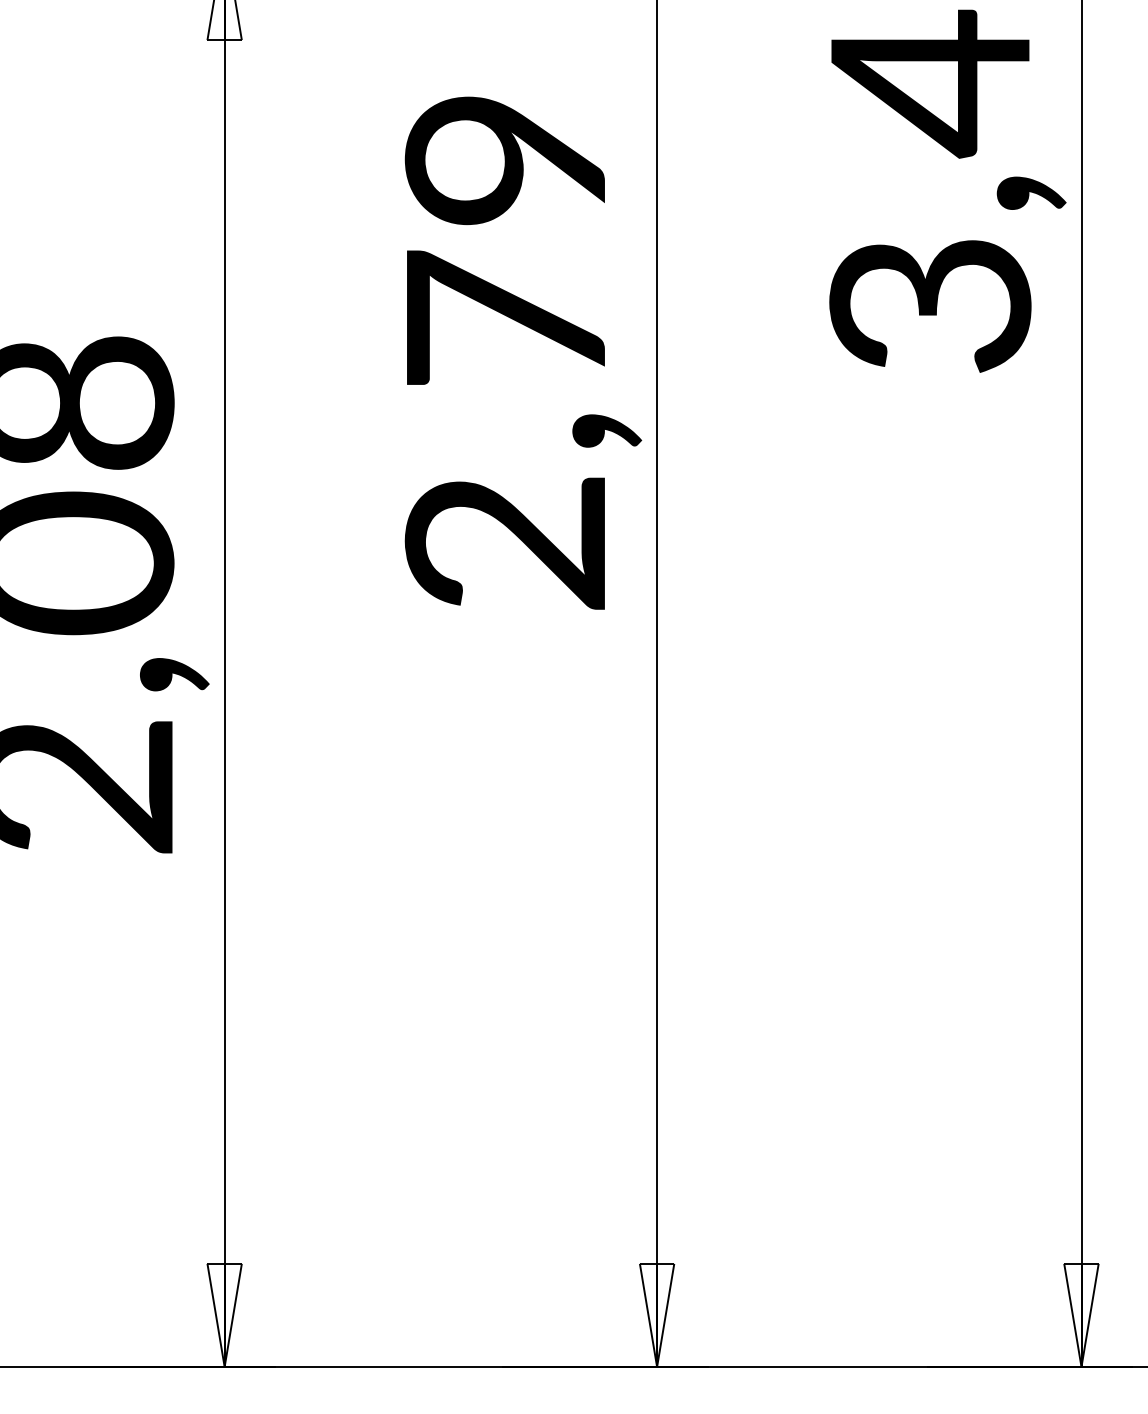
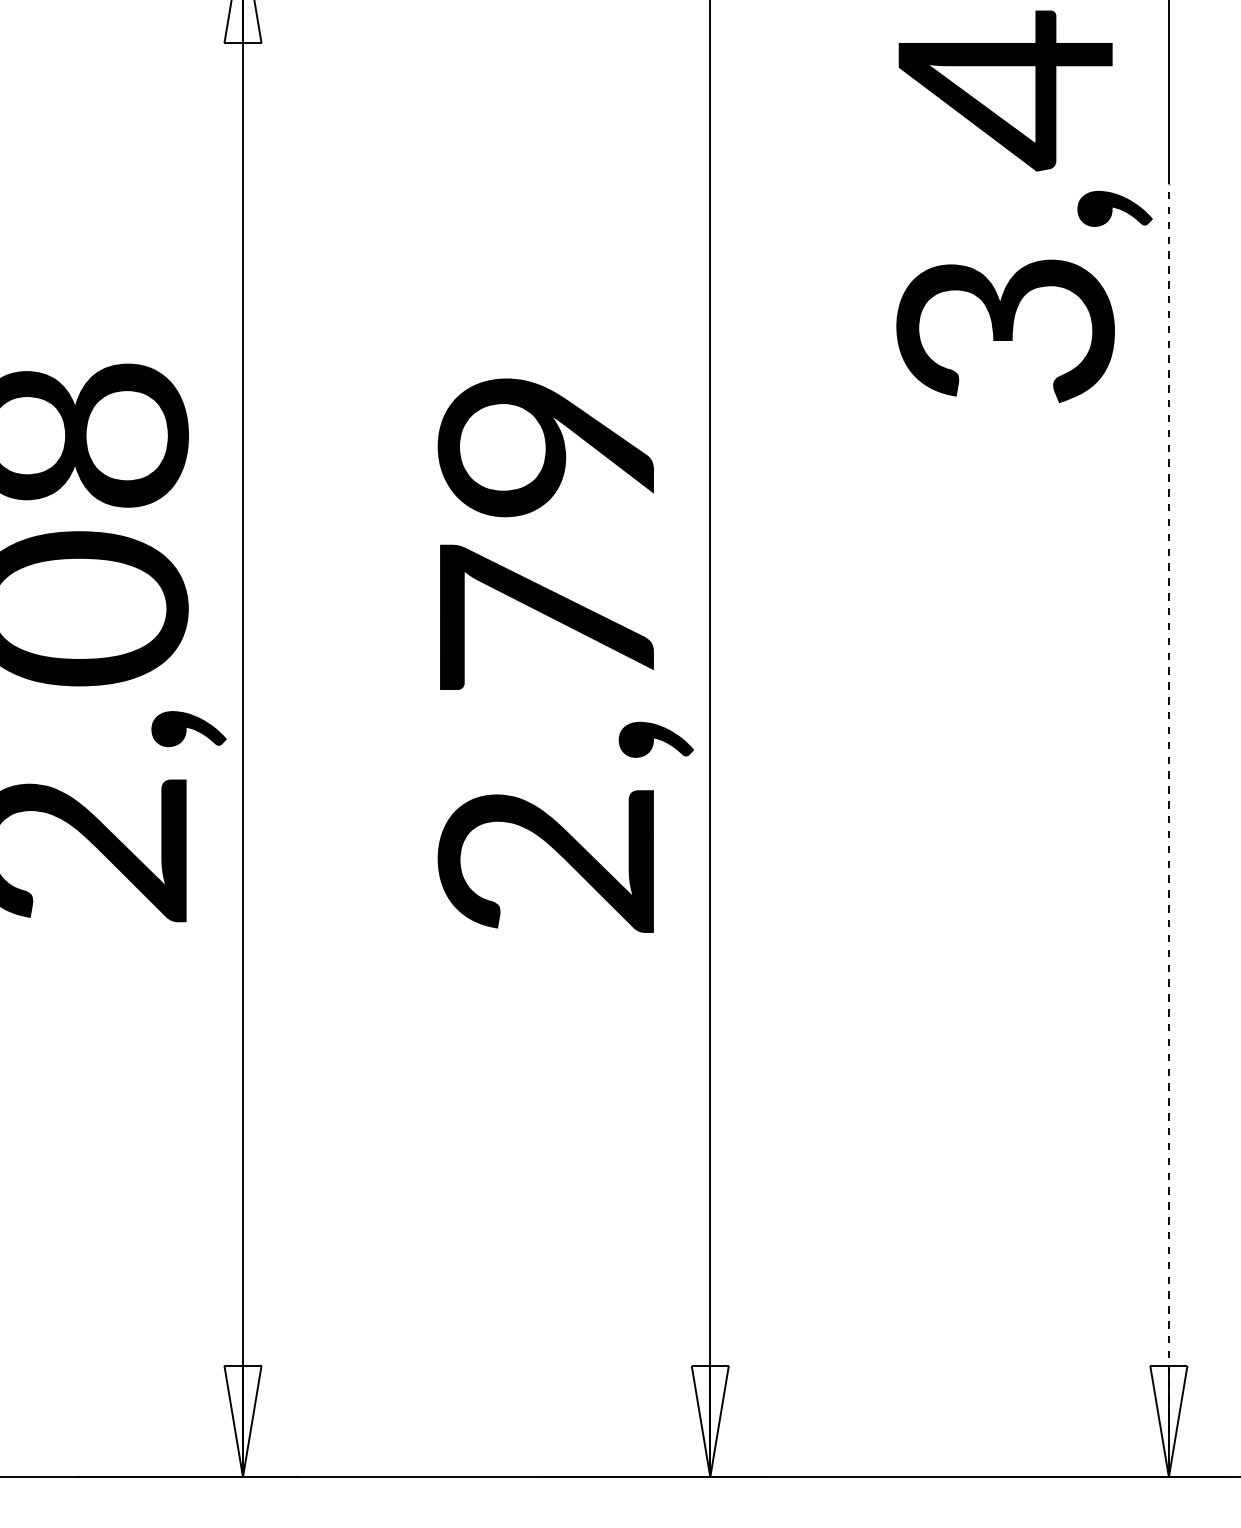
text: (523, 353) -> (565, 655), moved
line: (1081, 768) -> (1168, 830), solid -> dashed

